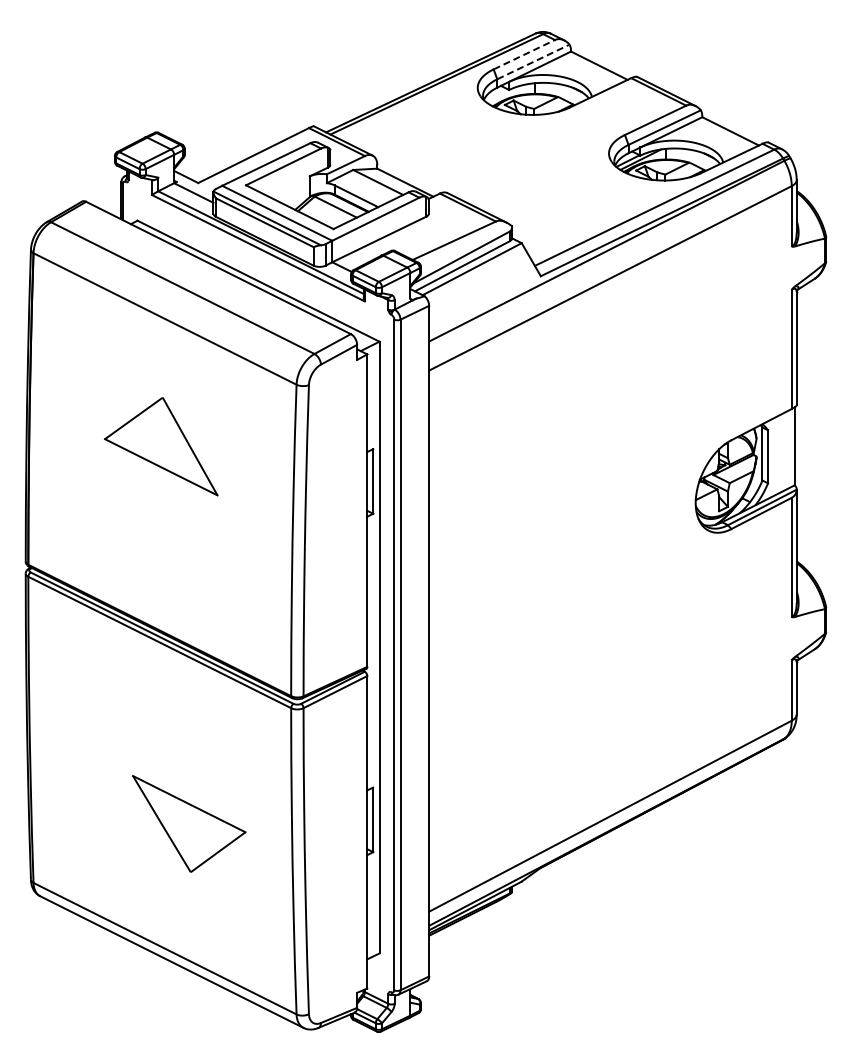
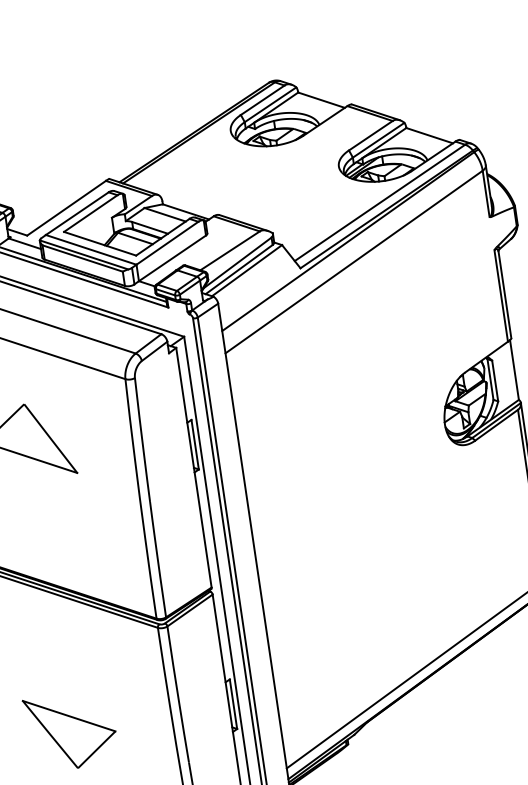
line: (524, 54) -> (262, 100), dashed -> solid
line: (533, 61) -> (270, 104), dashed -> solid
part: (189, 823) -> (71, 730), moved

